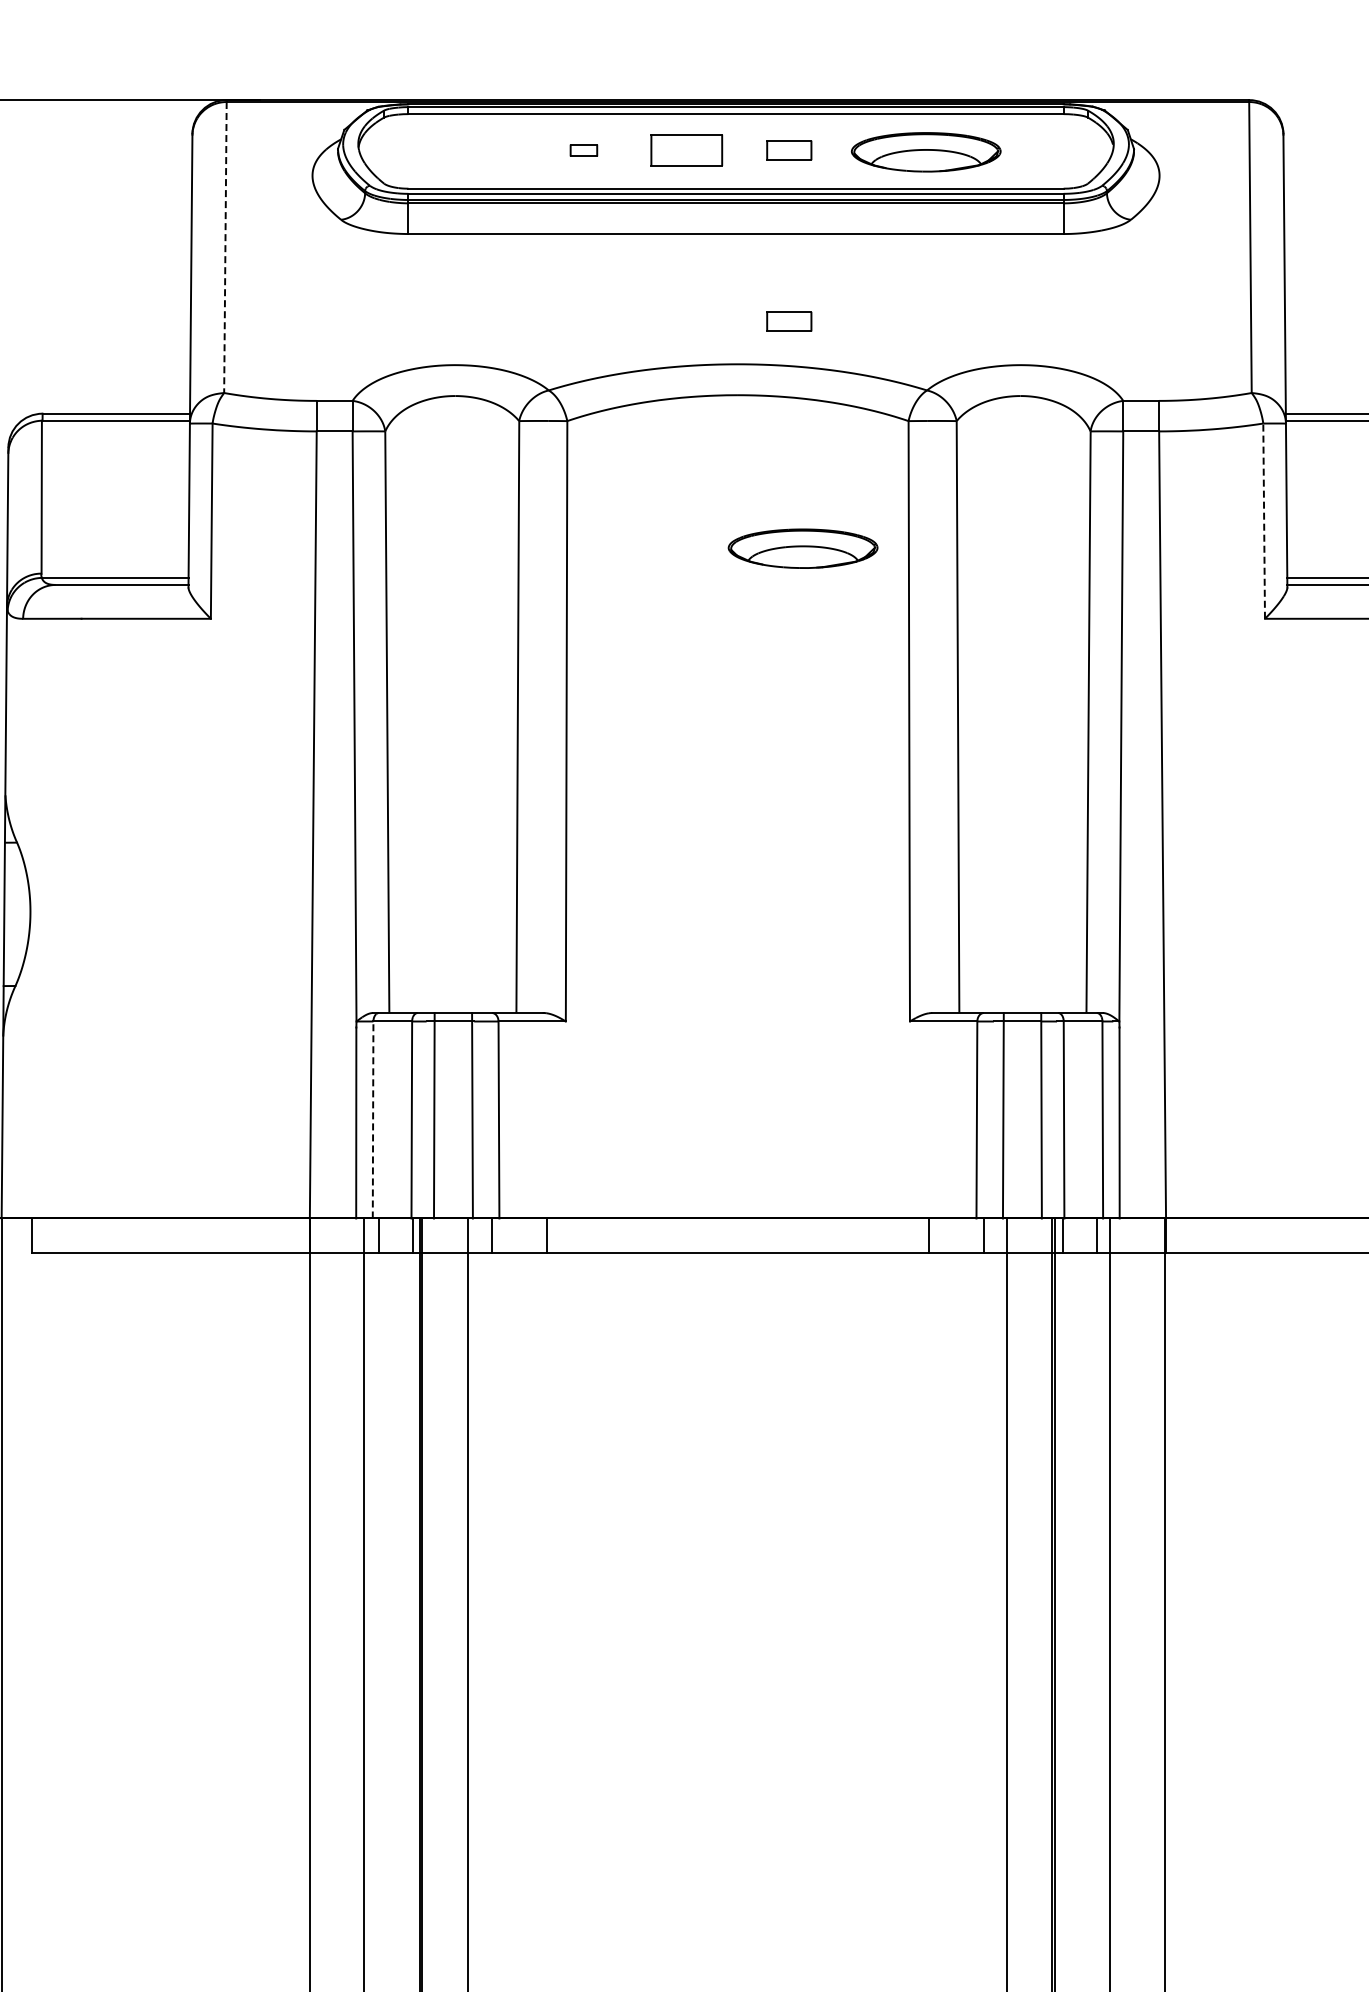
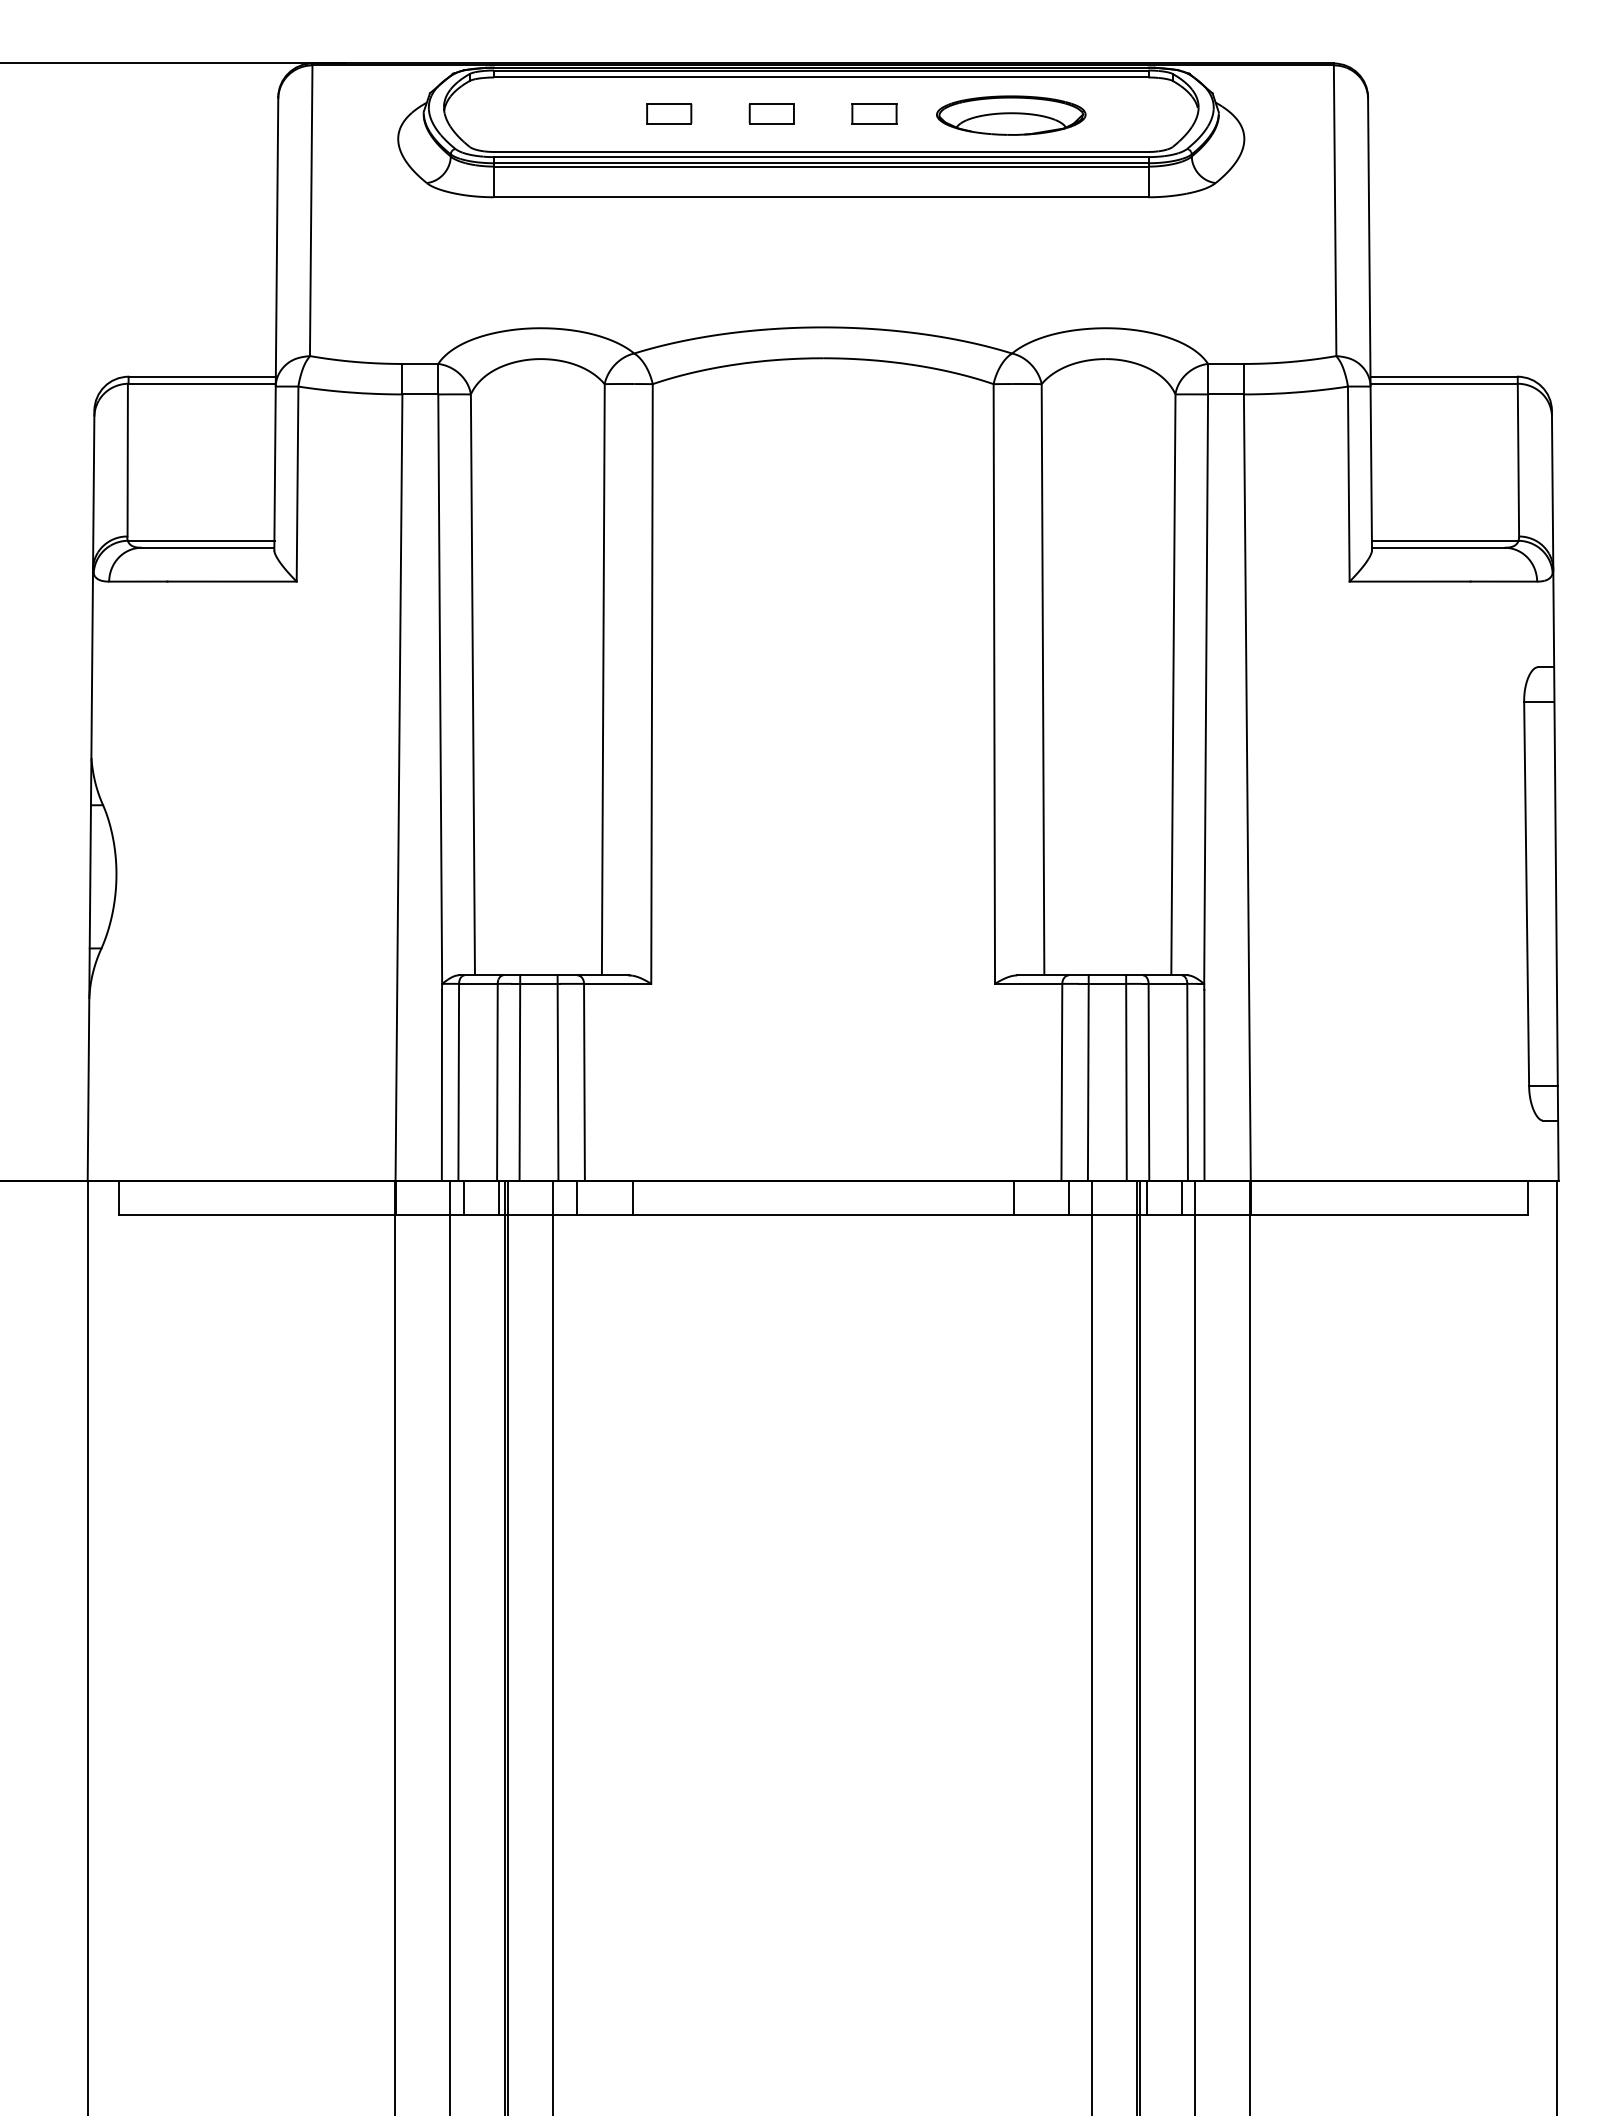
part: (584, 150) -> (669, 113), size x1.67
part: (686, 150) -> (771, 113), size x0.62
line: (225, 248) -> (311, 211), dashed -> solid
part: (789, 321) -> (874, 284), removed
line: (1263, 521) -> (1348, 484), dashed -> solid
part: (803, 548) -> (888, 511), removed
line: (372, 1119) -> (458, 1081), dashed -> solid

